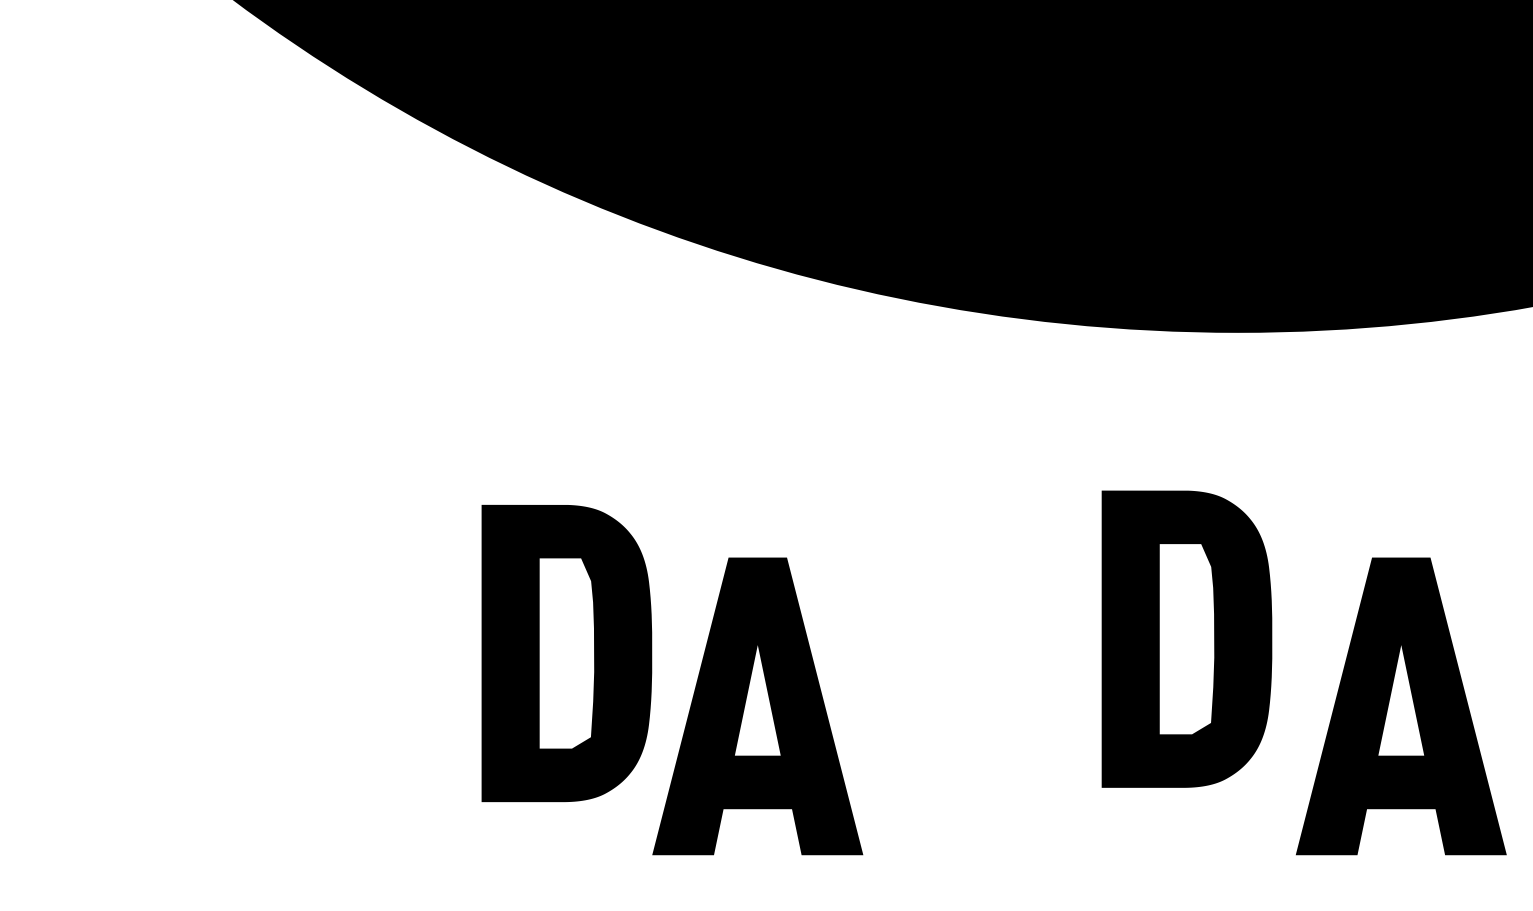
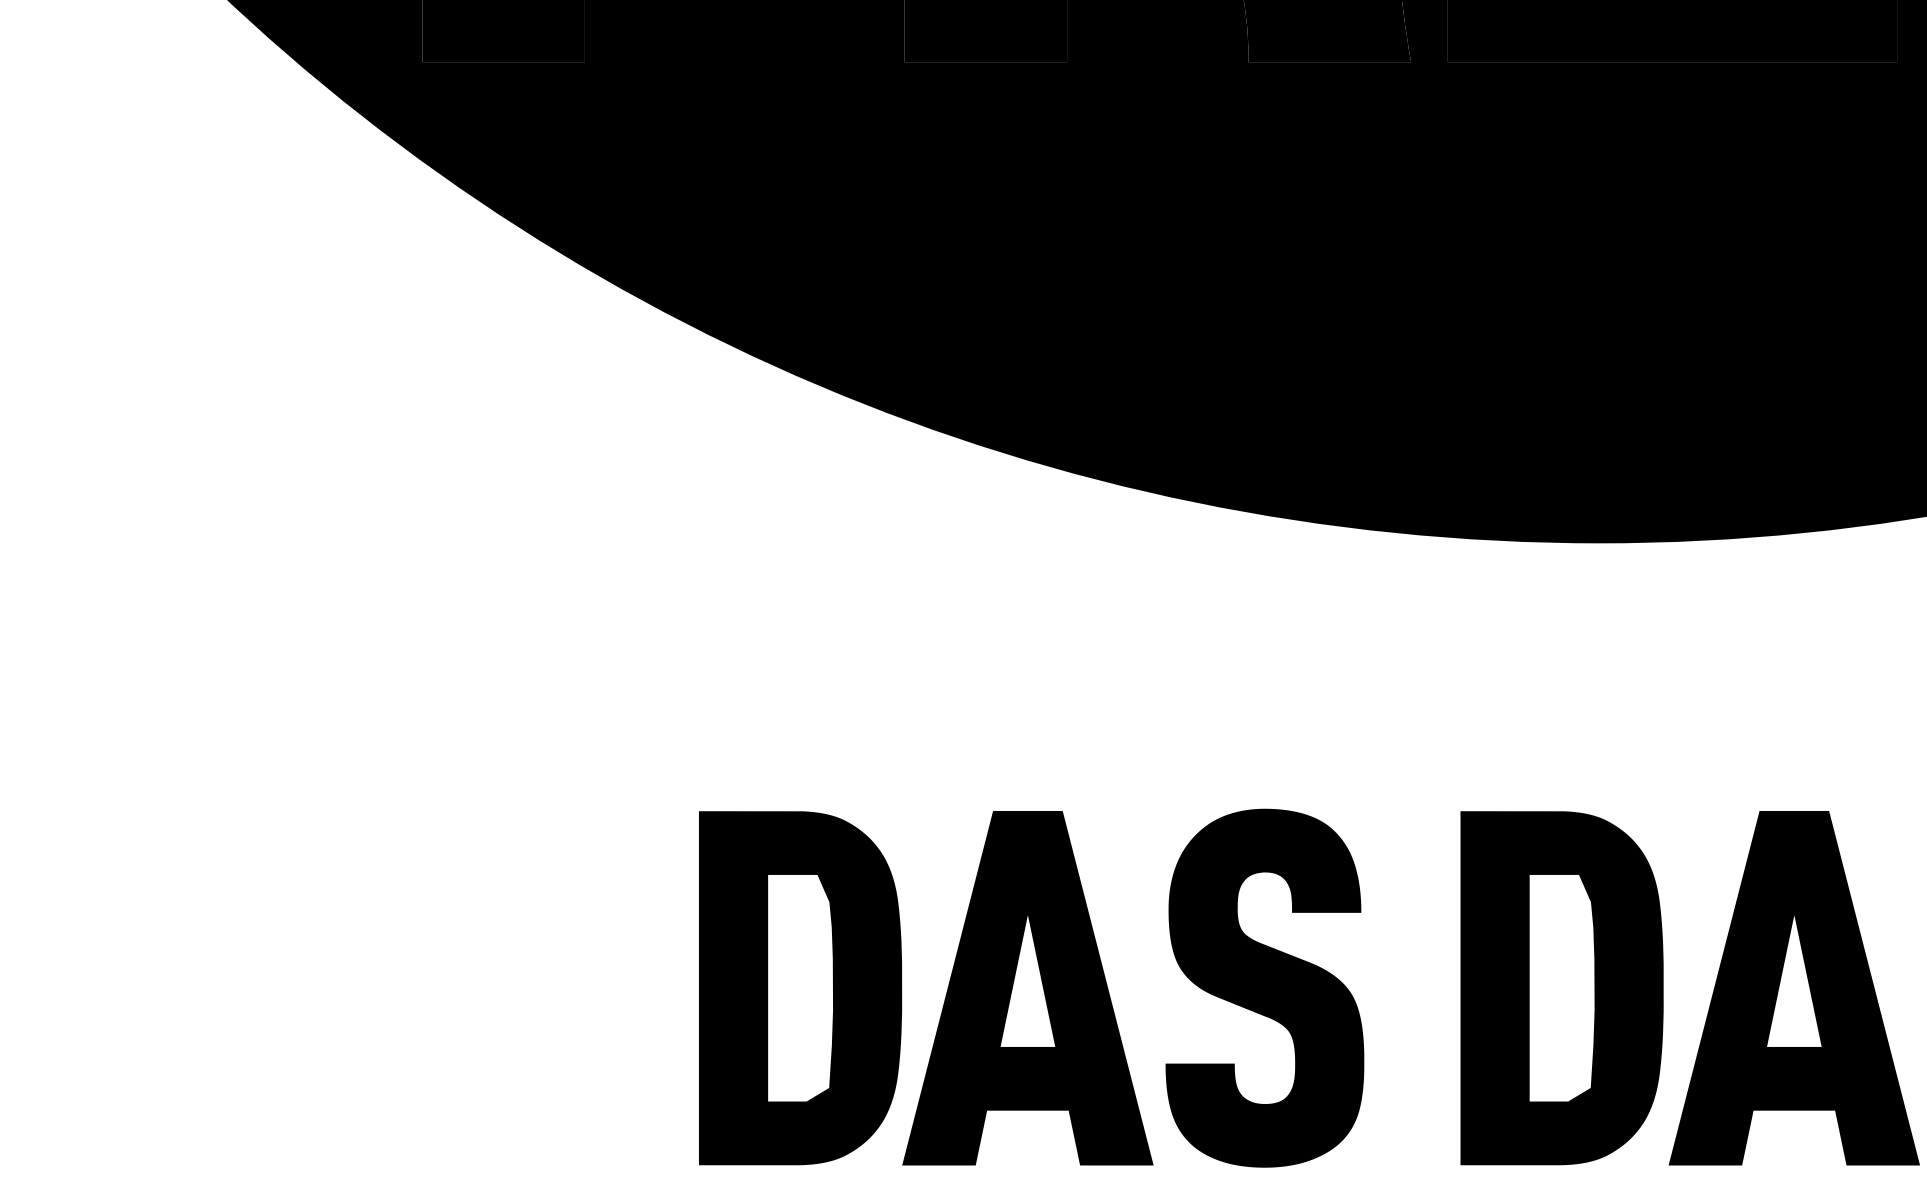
part: (1186, 639) -> (1561, 988), moved
part: (566, 653) -> (800, 988), moved
fill: (956, 705) -> (1264, 987), added

